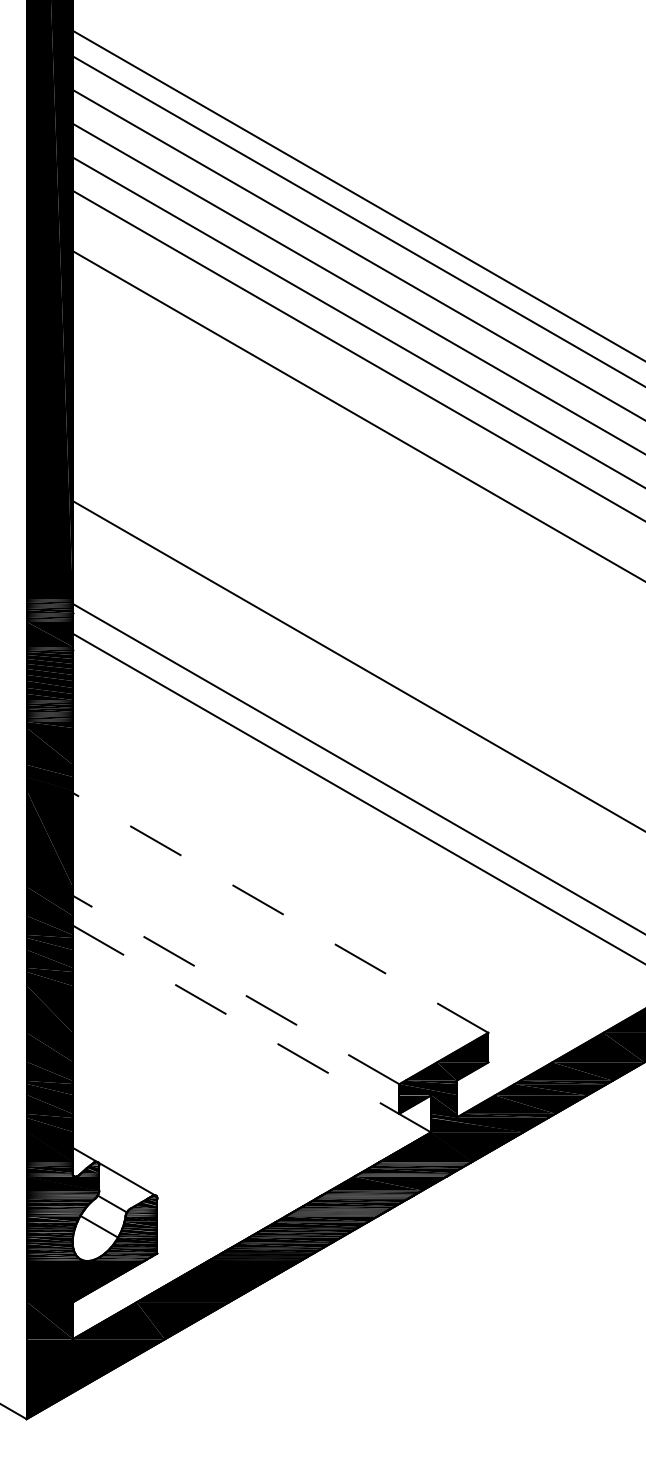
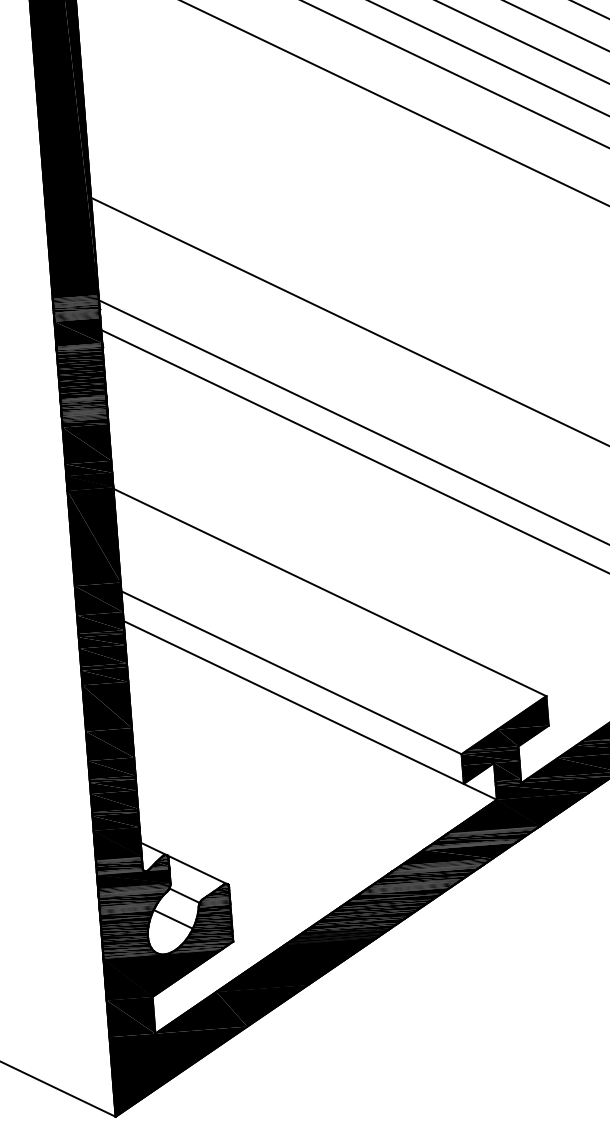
line: (280, 912) -> (329, 592), dashed -> solid
line: (236, 989) -> (291, 672), dashed -> solid
line: (251, 1028) -> (309, 710), dashed -> solid

